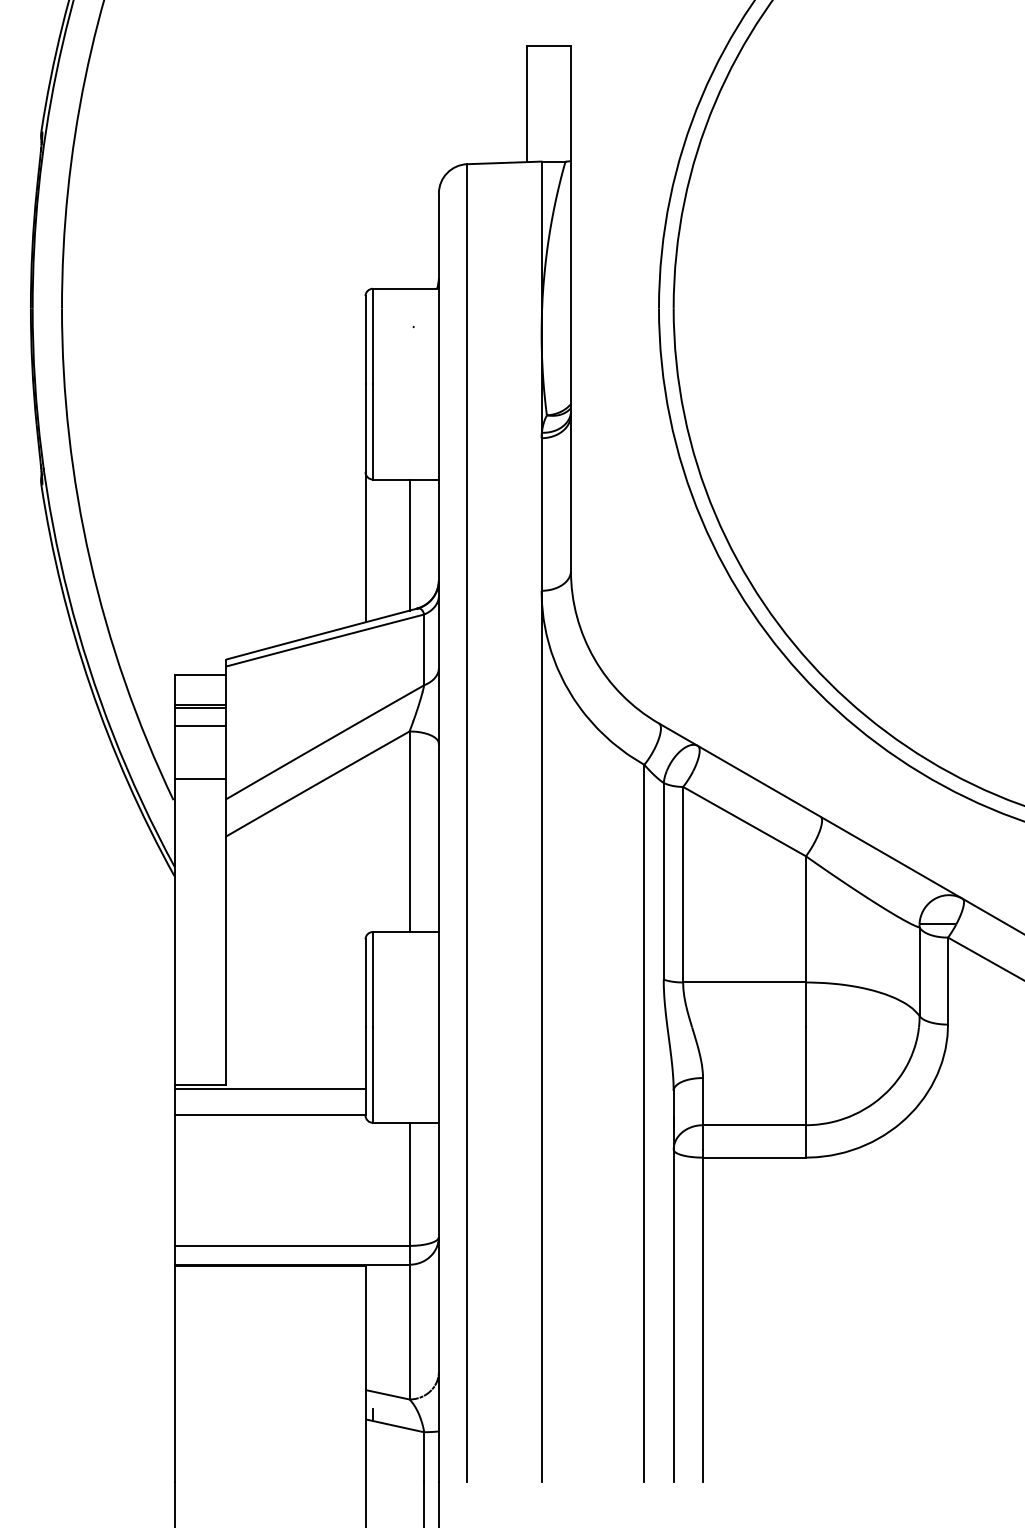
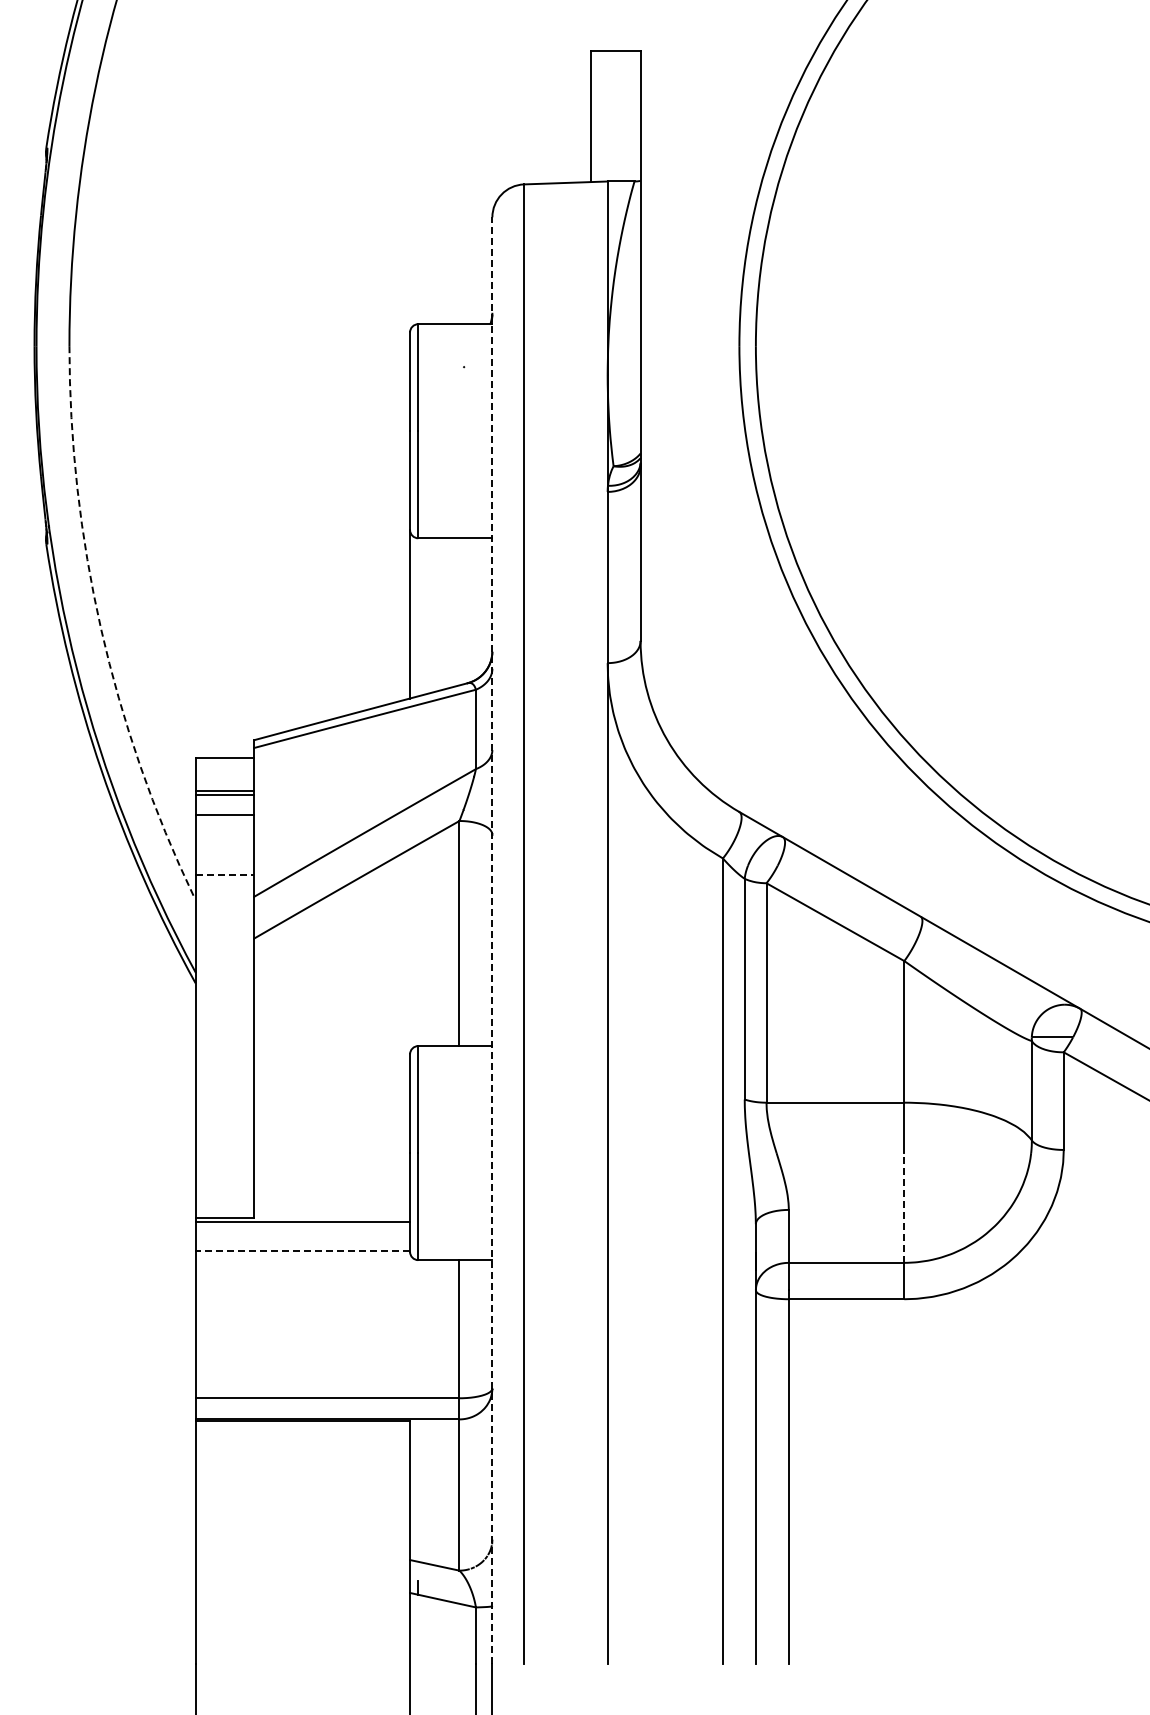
line: (409, 544) -> (459, 611), removed
arc: (90, 560) -> (101, 629), solid -> dashed
line: (200, 779) -> (224, 874), solid -> dashed
line: (438, 837) -> (492, 939), solid -> dashed
line: (806, 1075) -> (904, 1207), solid -> dashed
line: (269, 1114) -> (302, 1250), solid -> dashed

